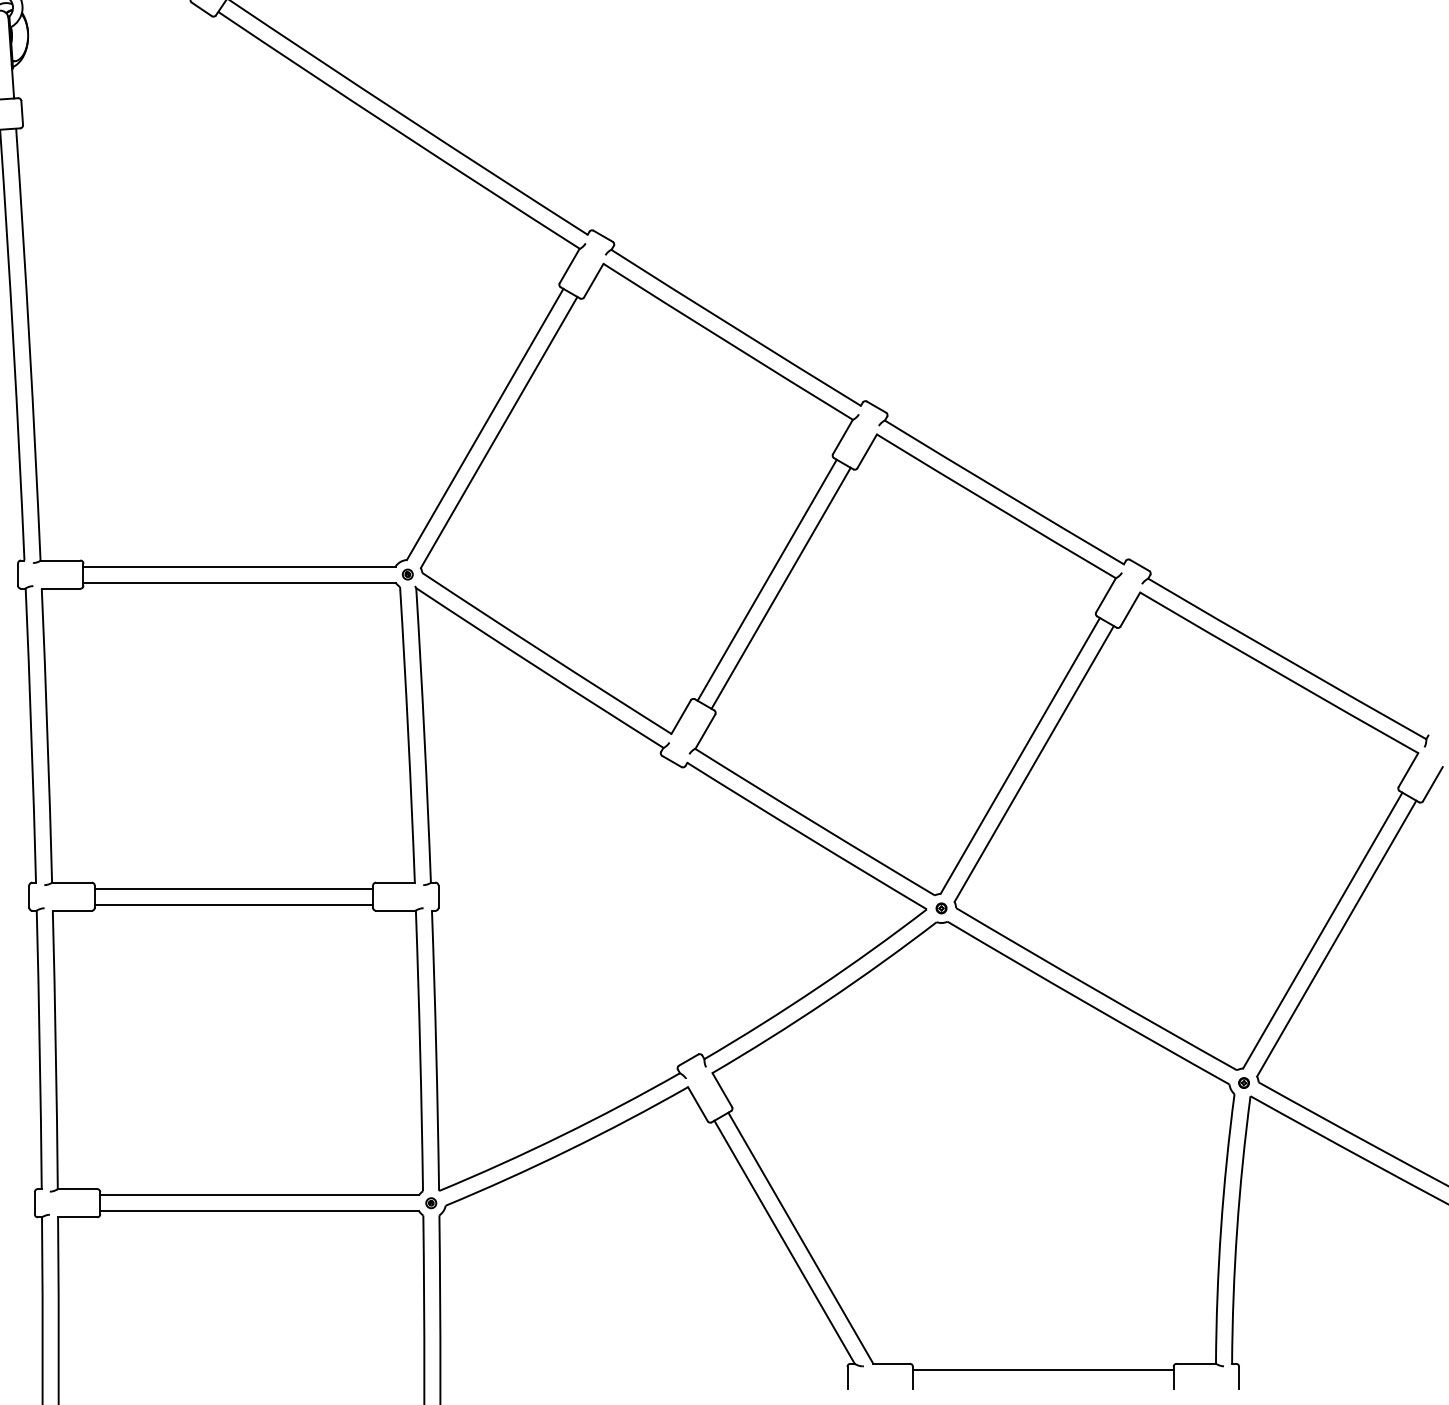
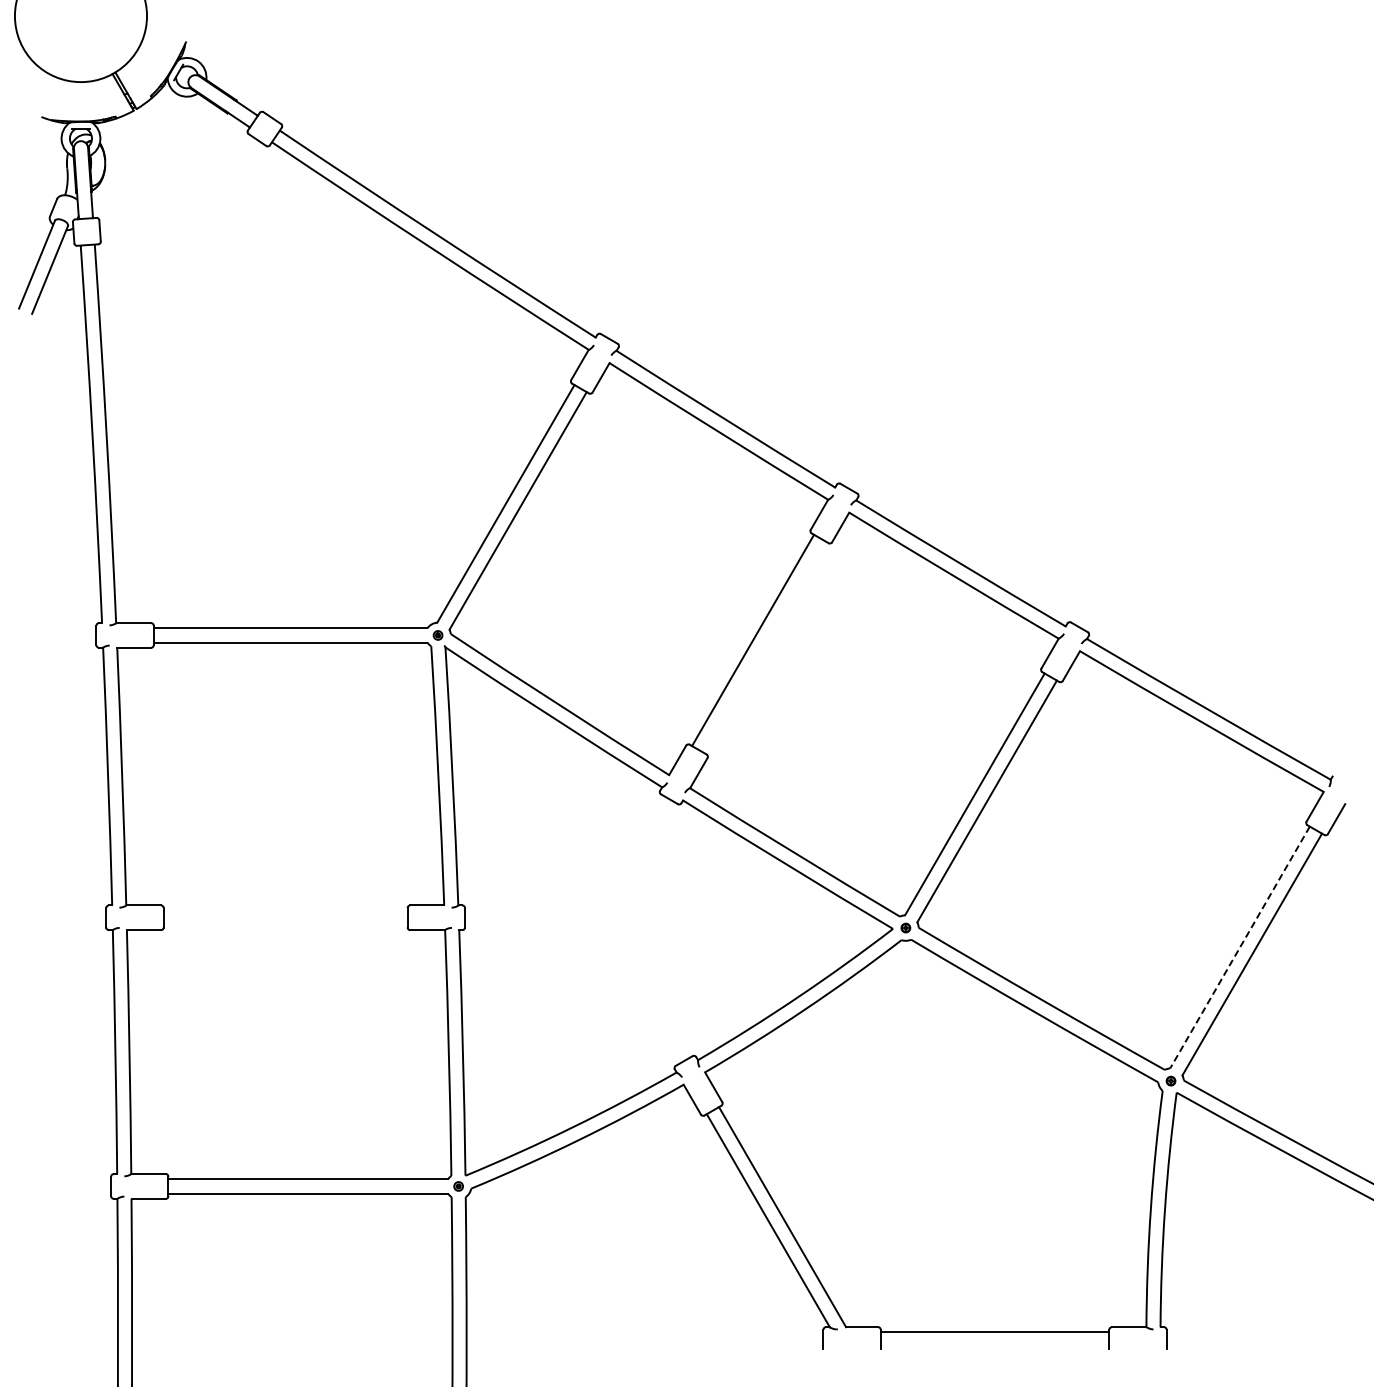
line: (781, 588) -> (765, 647), removed
line: (233, 888) -> (285, 910), removed
line: (233, 904) -> (285, 924), removed
line: (1323, 930) -> (1240, 947), solid -> dashed

